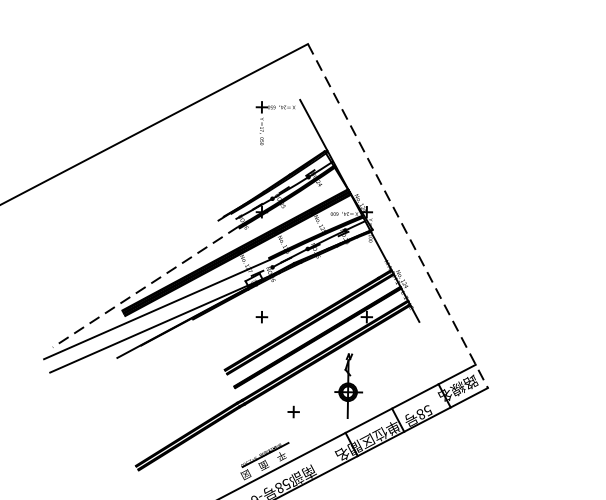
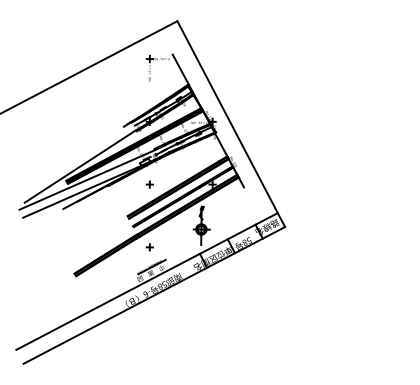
line: (398, 216) -> (231, 124), dashed -> solid
line: (144, 286) -> (79, 166), dashed -> solid
part: (293, 412) -> (149, 247), moved

